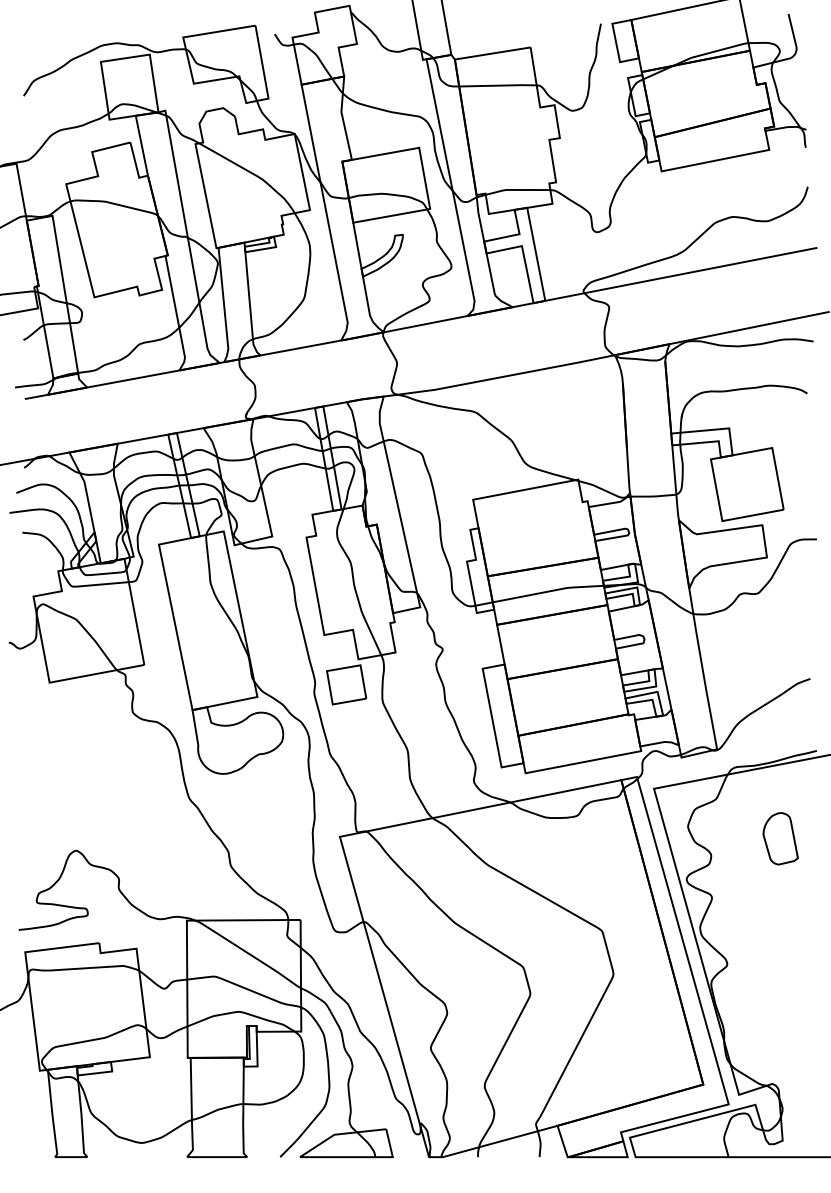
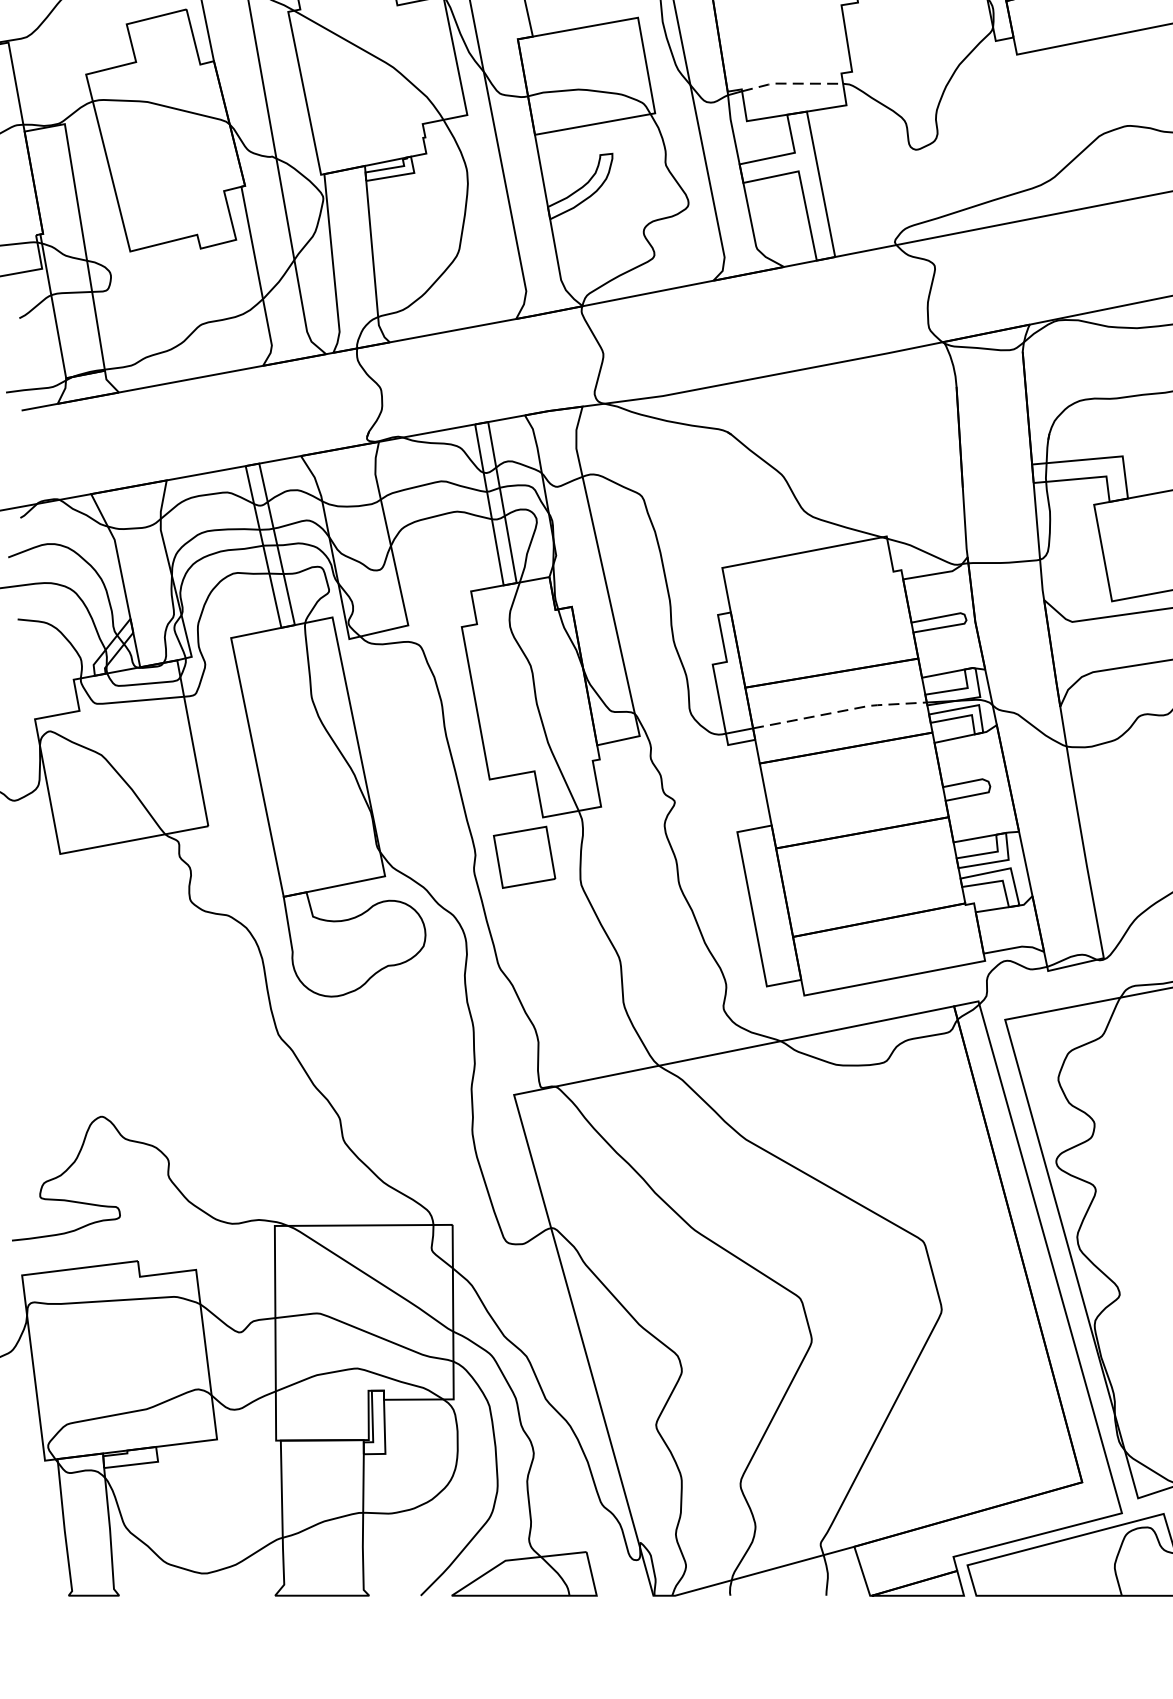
line: (516, 189) -> (790, 82), solid -> dashed
line: (549, 591) -> (841, 711), solid -> dashed

